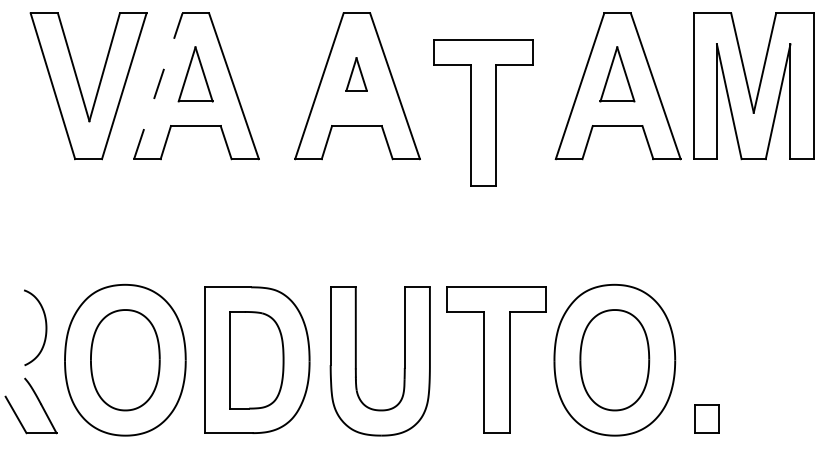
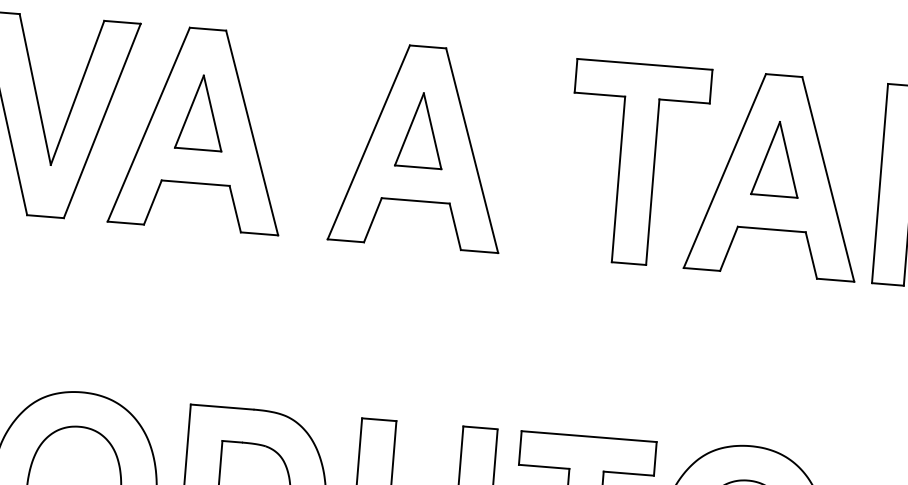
part: (356, 74) -> (420, 130), size x1.67
line: (158, 86) -> (148, 125), dashed -> solid
part: (483, 112) -> (636, 162), moved

